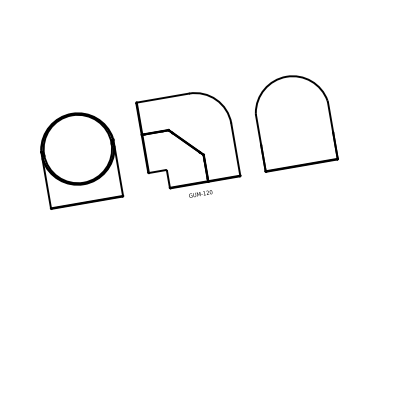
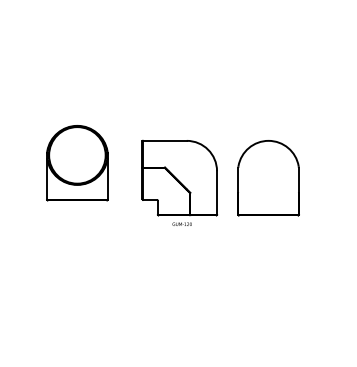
part: (79, 158) -> (77, 163), moved

